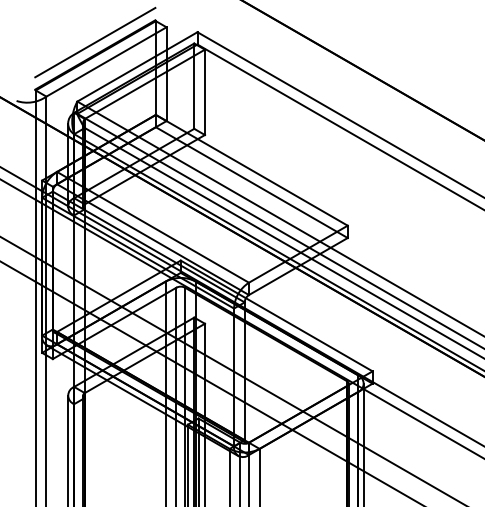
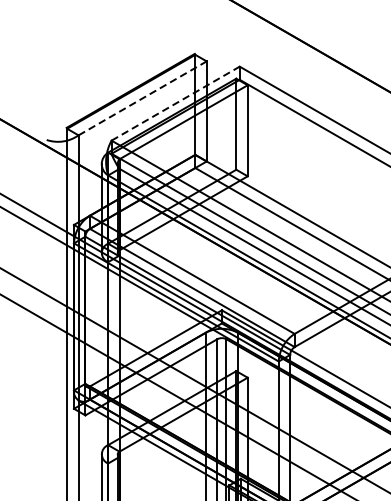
line: (95, 42) -> (130, 77), removed
line: (106, 61) -> (142, 97), solid -> dashed
line: (137, 66) -> (175, 103), solid -> dashed

